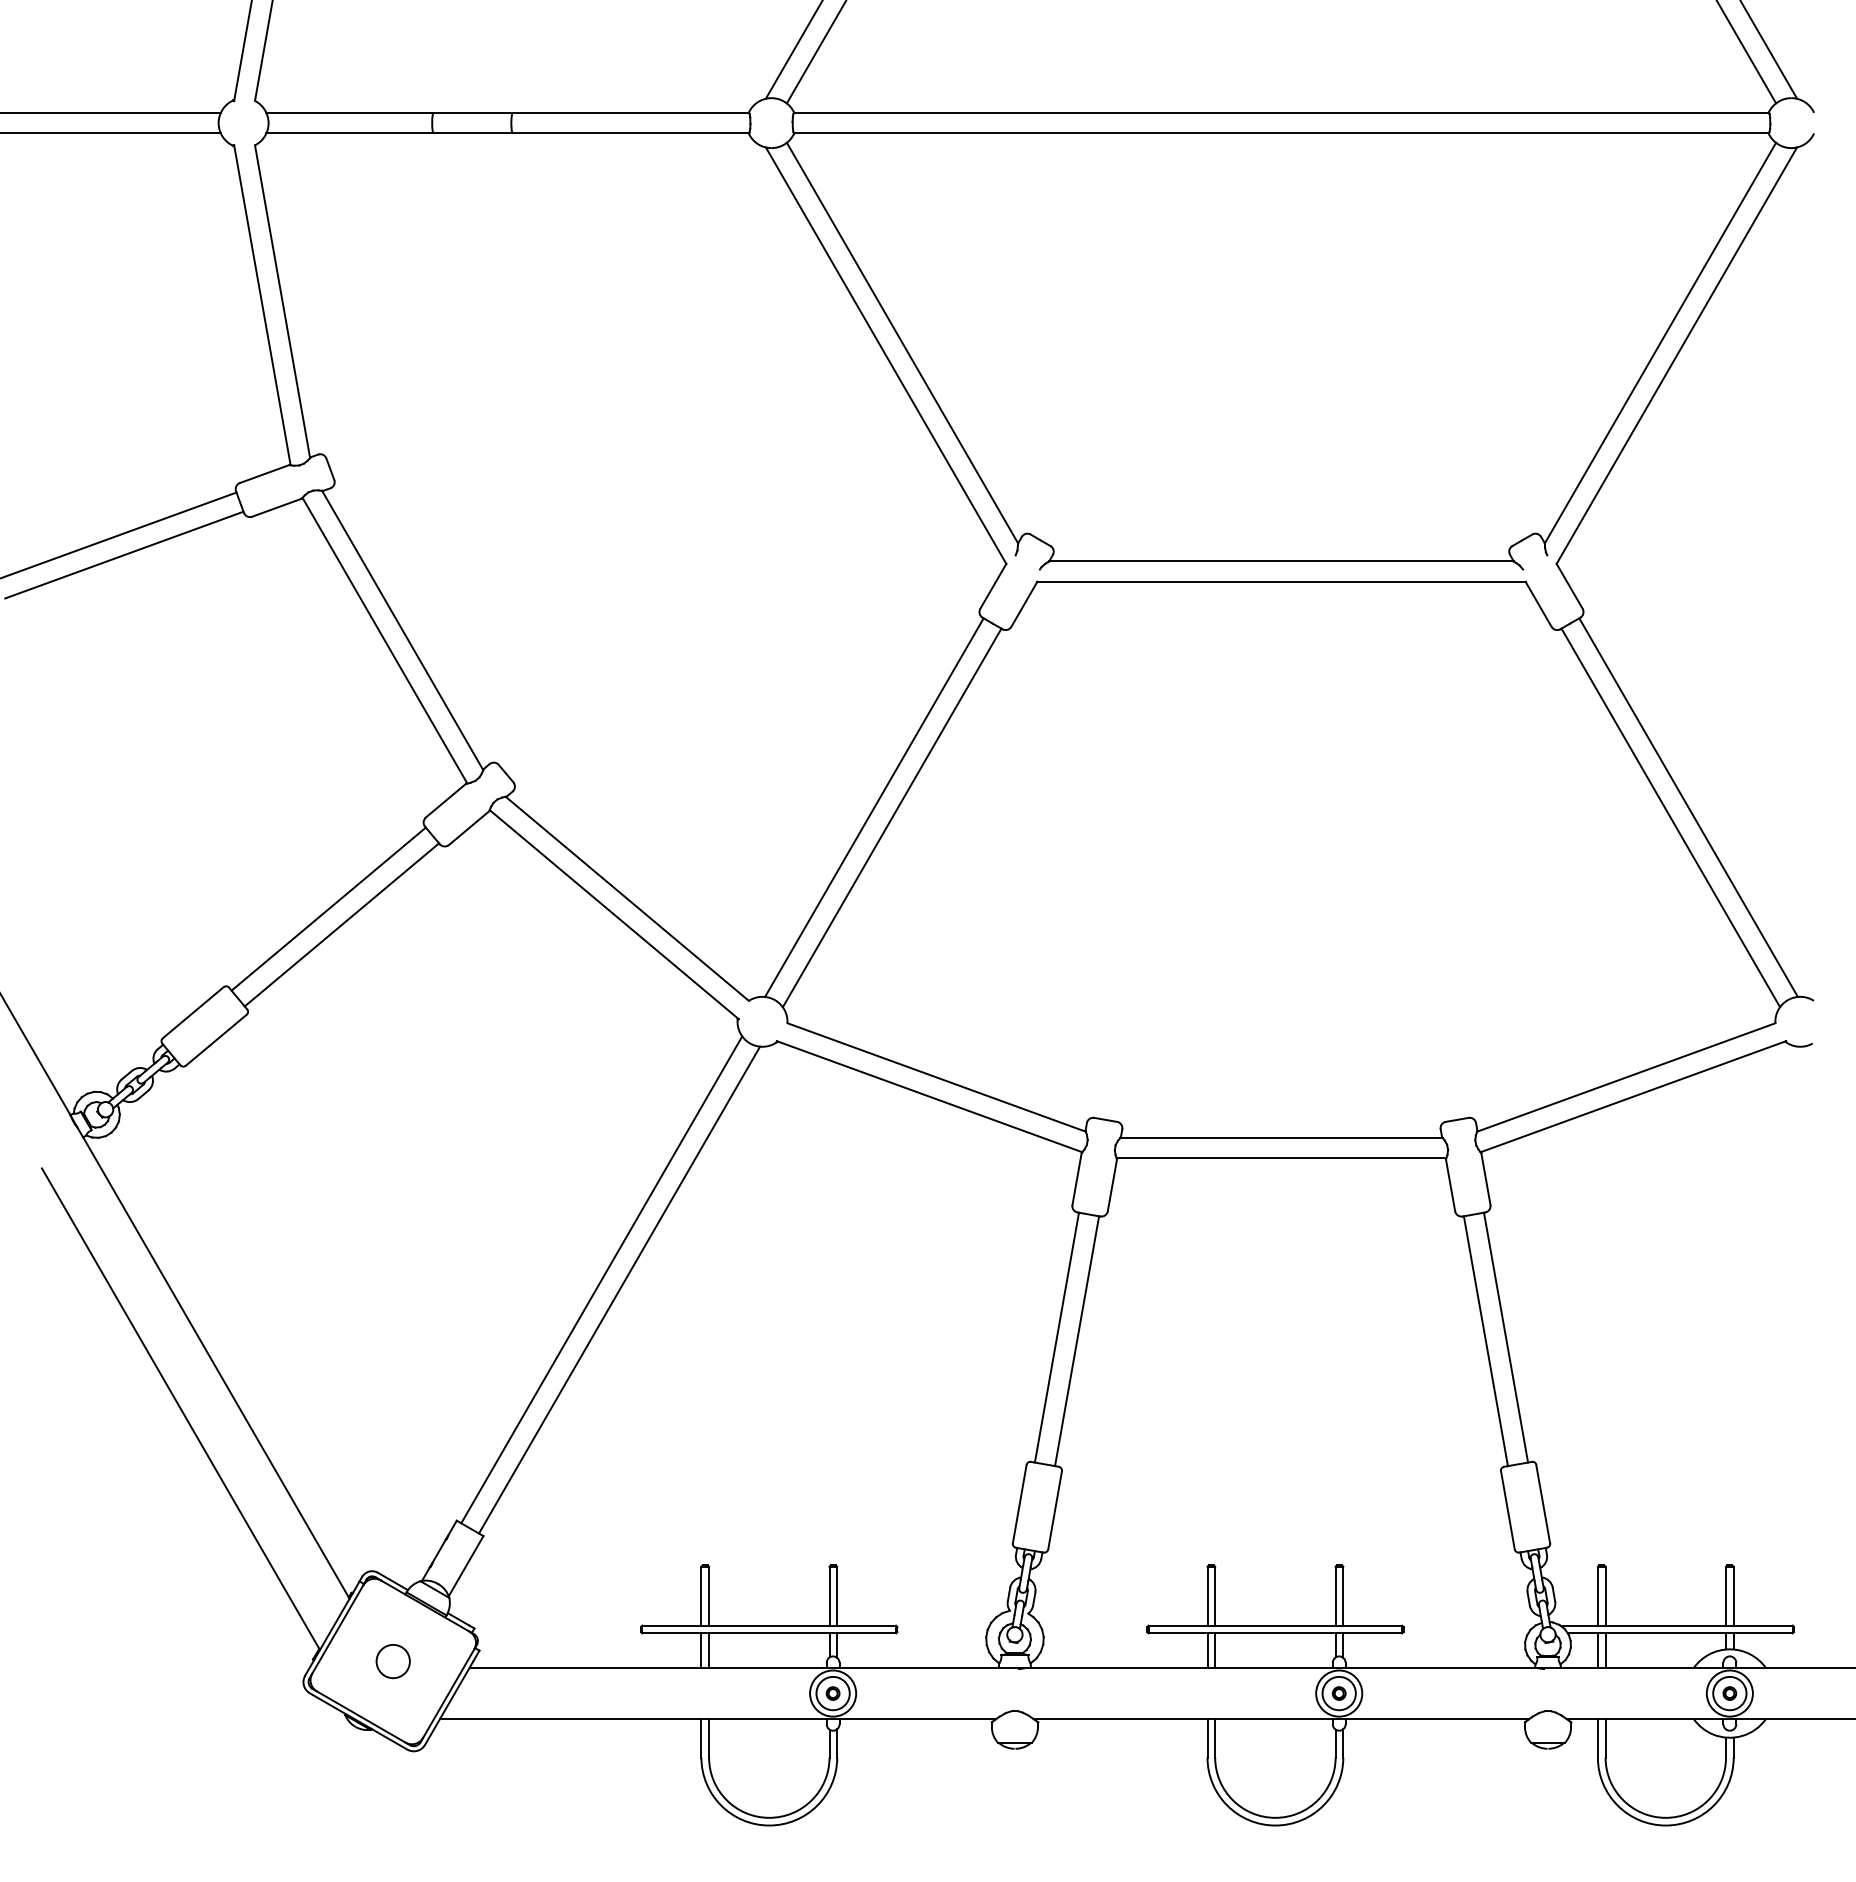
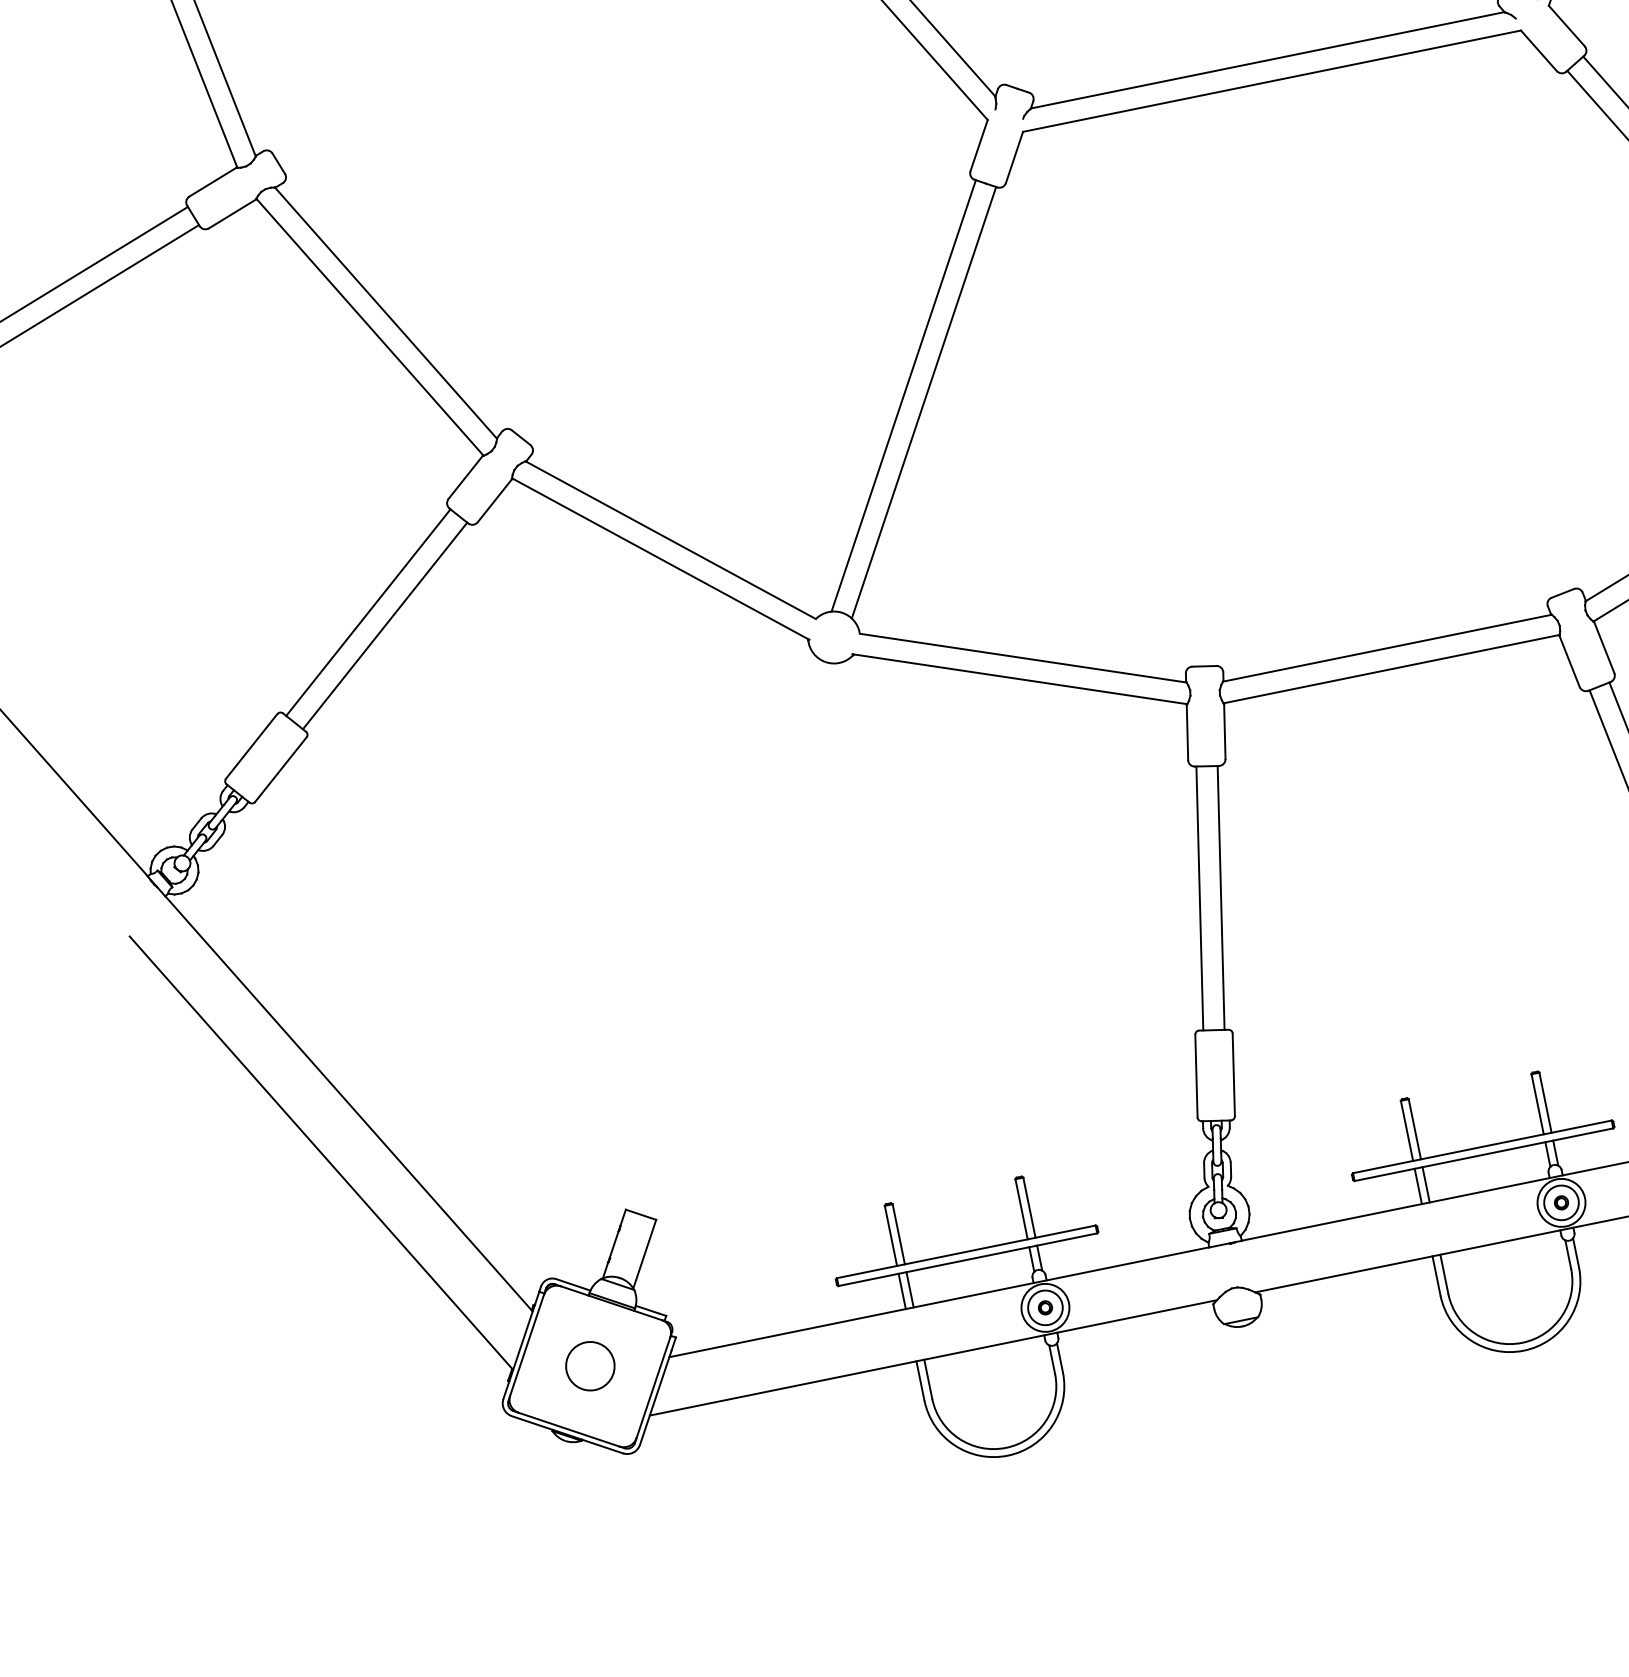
line: (601, 1279) -> (723, 933), removed
line: (619, 1289) -> (743, 940), removed
circle: (392, 1661) -> (589, 1366), size x1.4

